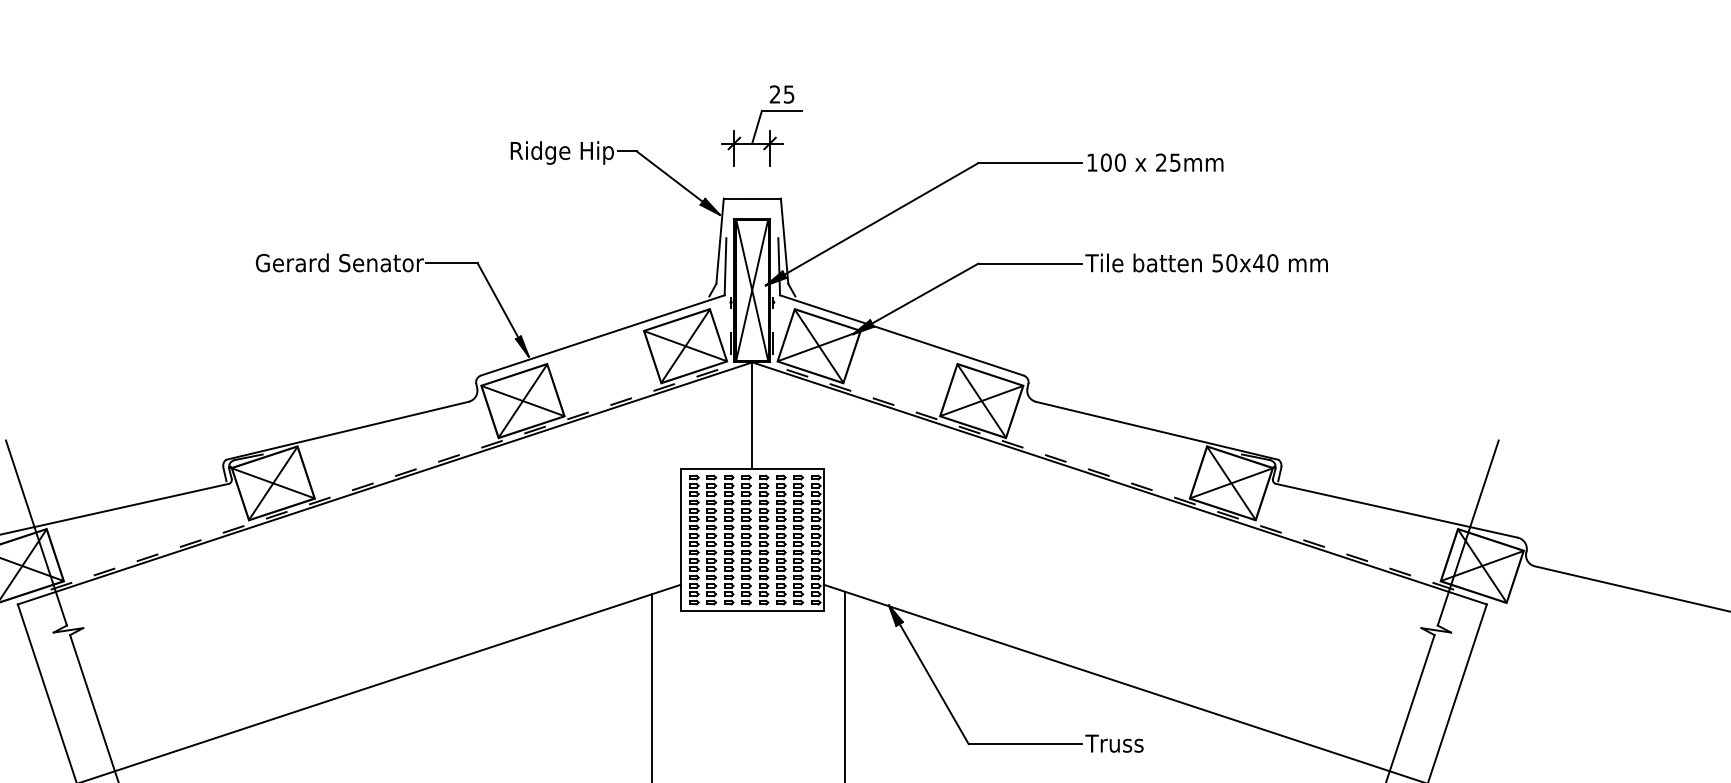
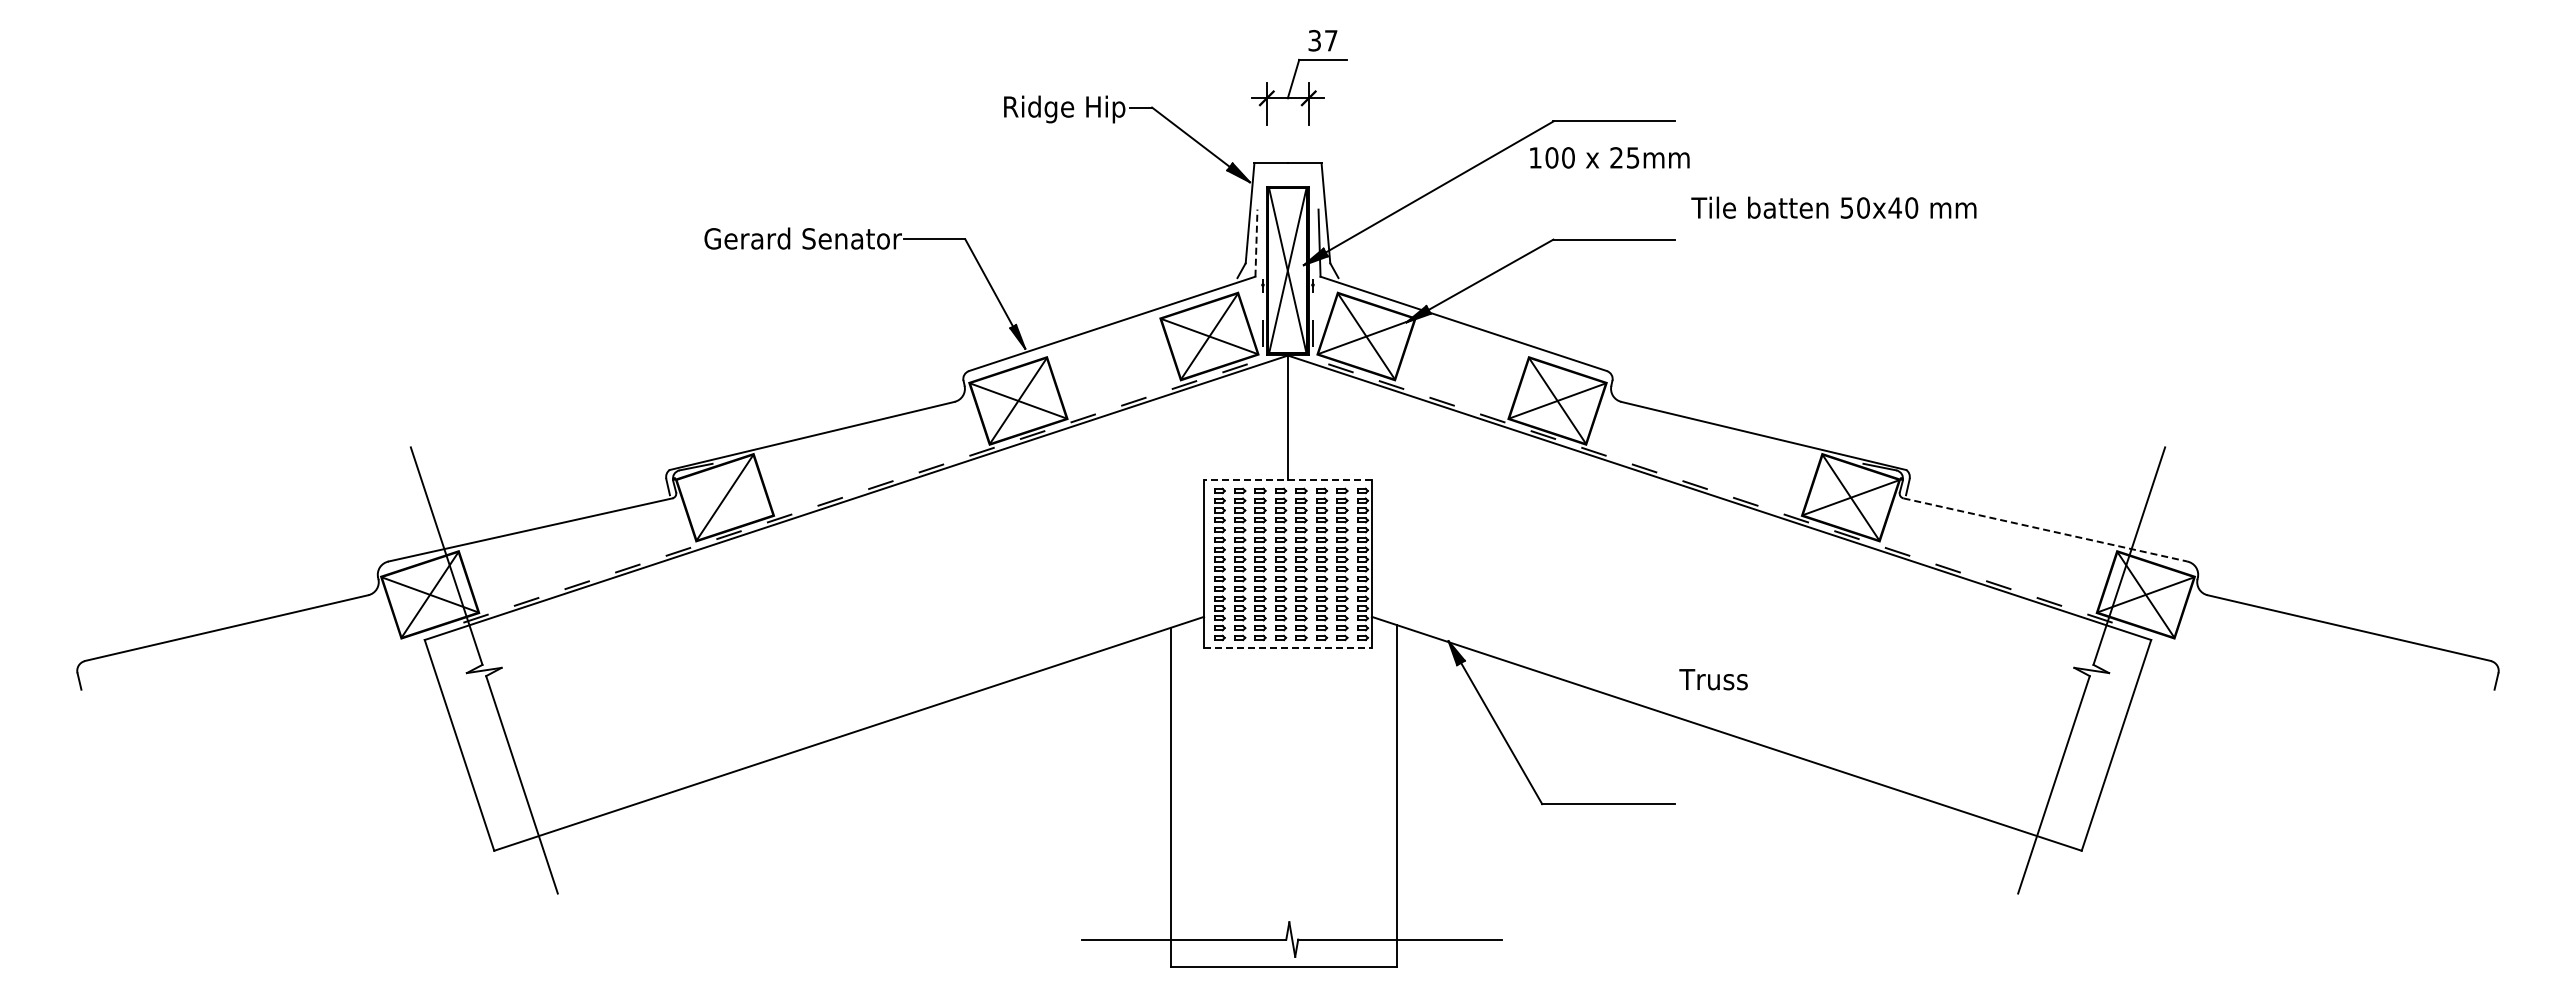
text: (781, 94) -> (1322, 40), 25 -> 37
text: (1155, 162) -> (1609, 157), moved
text: (1206, 262) -> (1833, 207), moved
line: (725, 267) -> (1256, 243), solid -> dashed
line: (752, 468) -> (1288, 480), solid -> dashed
line: (272, 483) -> (724, 497), removed
line: (1396, 511) -> (2045, 530), solid -> dashed
line: (752, 611) -> (1288, 648), solid -> dashed
text: (1114, 743) -> (1713, 679), moved

